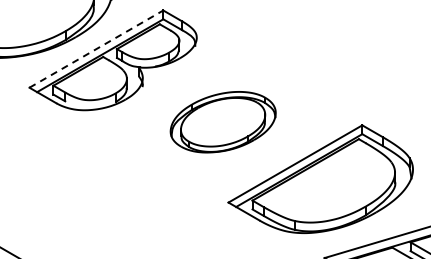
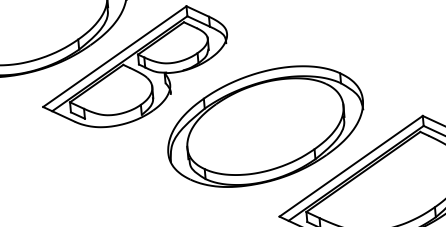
line: (96, 48) -> (114, 55), dashed -> solid
part: (222, 121) -> (264, 125), size x1.67

